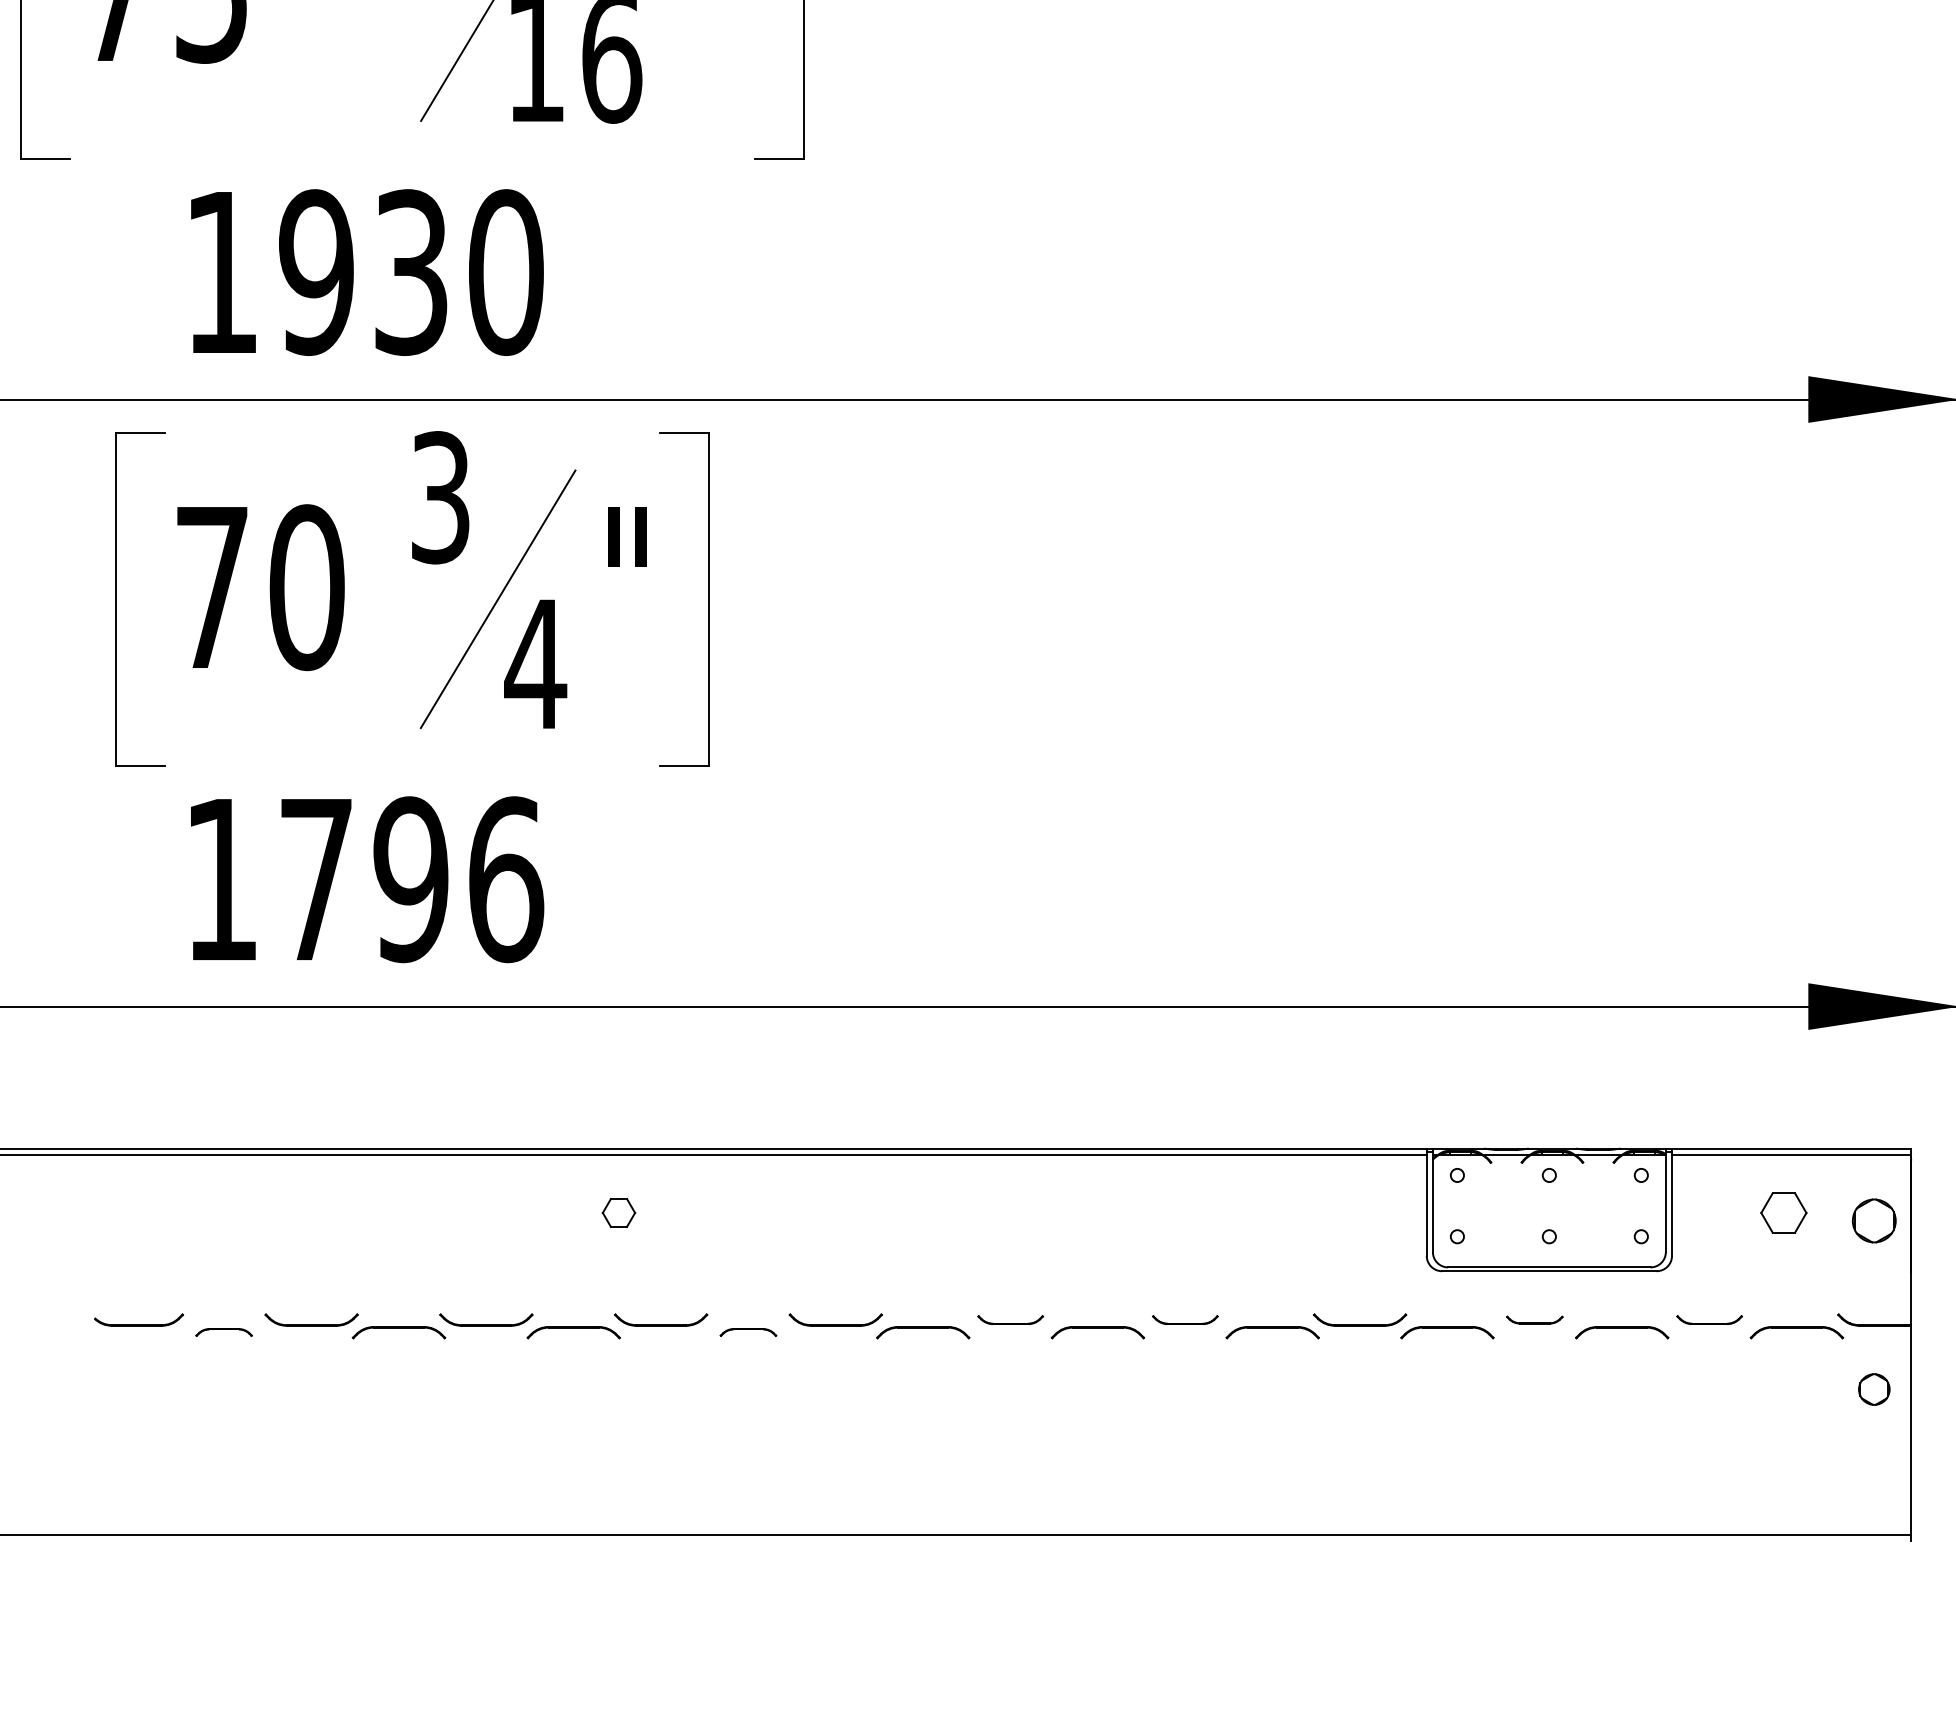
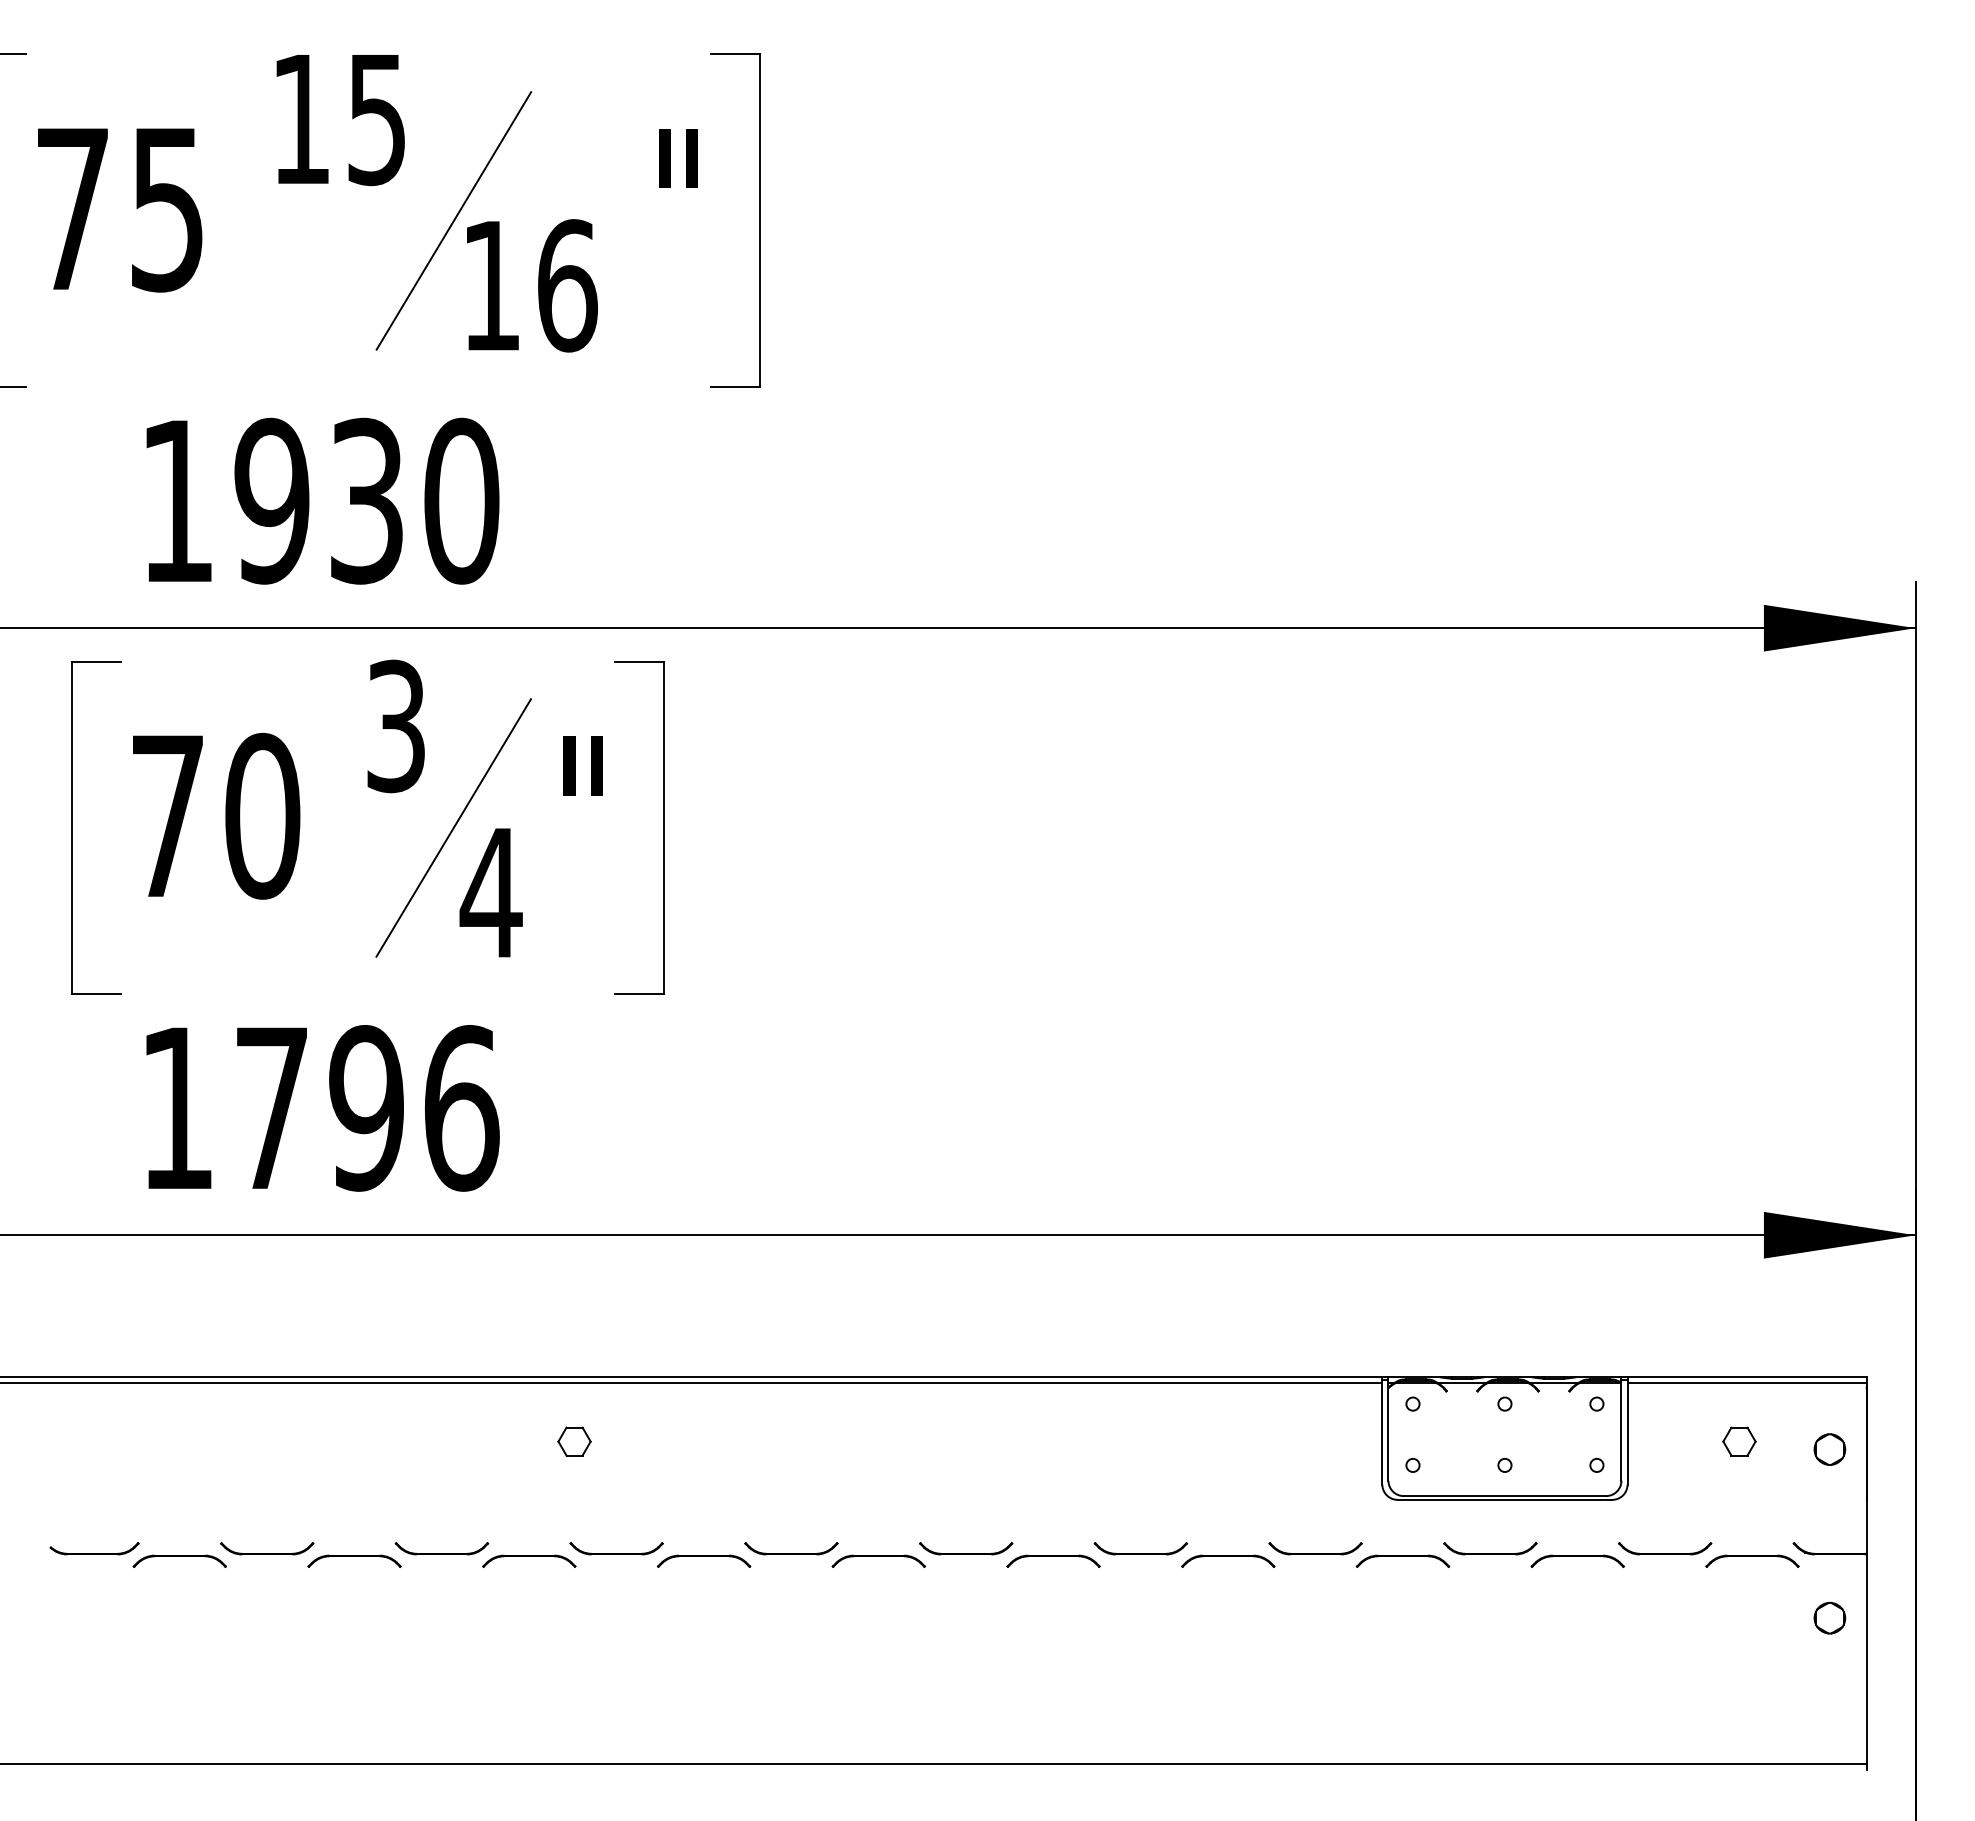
part: (1783, 1212) -> (1739, 1441), size x0.71
part: (1873, 1220) -> (1829, 1449), size x0.71
part: (1010, 1319) -> (966, 1548), size x1.43
part: (1184, 1319) -> (1140, 1548), size x1.43
part: (1534, 1319) -> (1490, 1548), size x1.67
part: (1709, 1319) -> (1665, 1548), size x1.43
part: (223, 1331) -> (179, 1560), size x1.67
part: (747, 1331) -> (703, 1560), size x1.67

